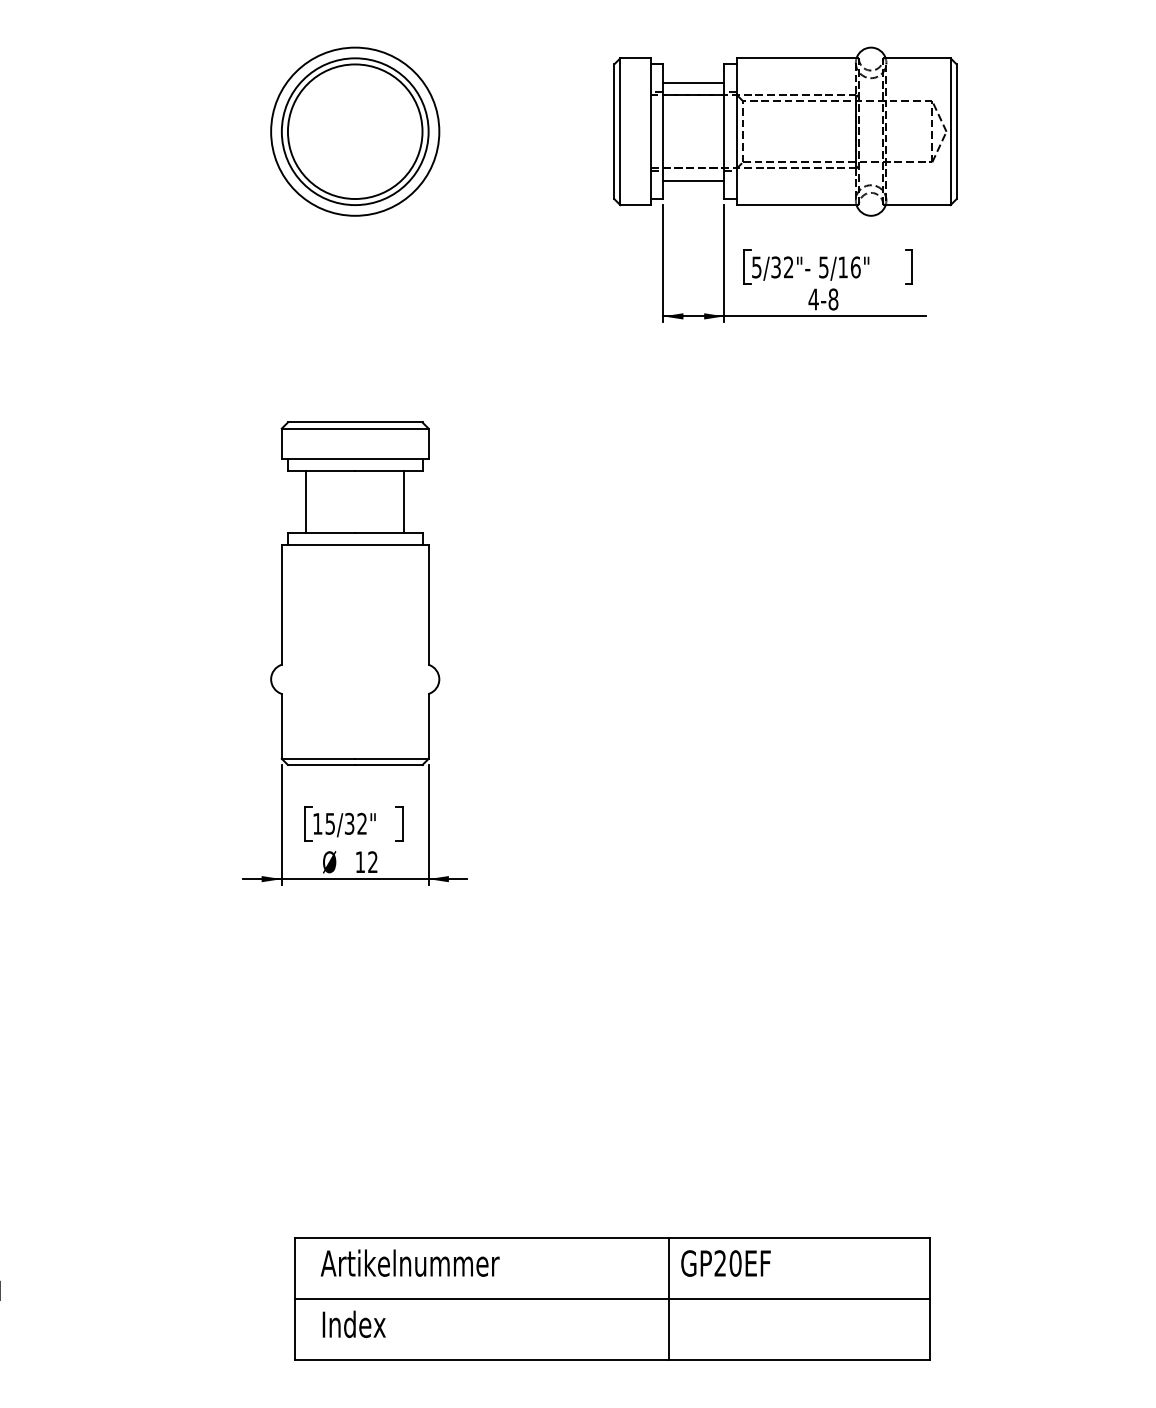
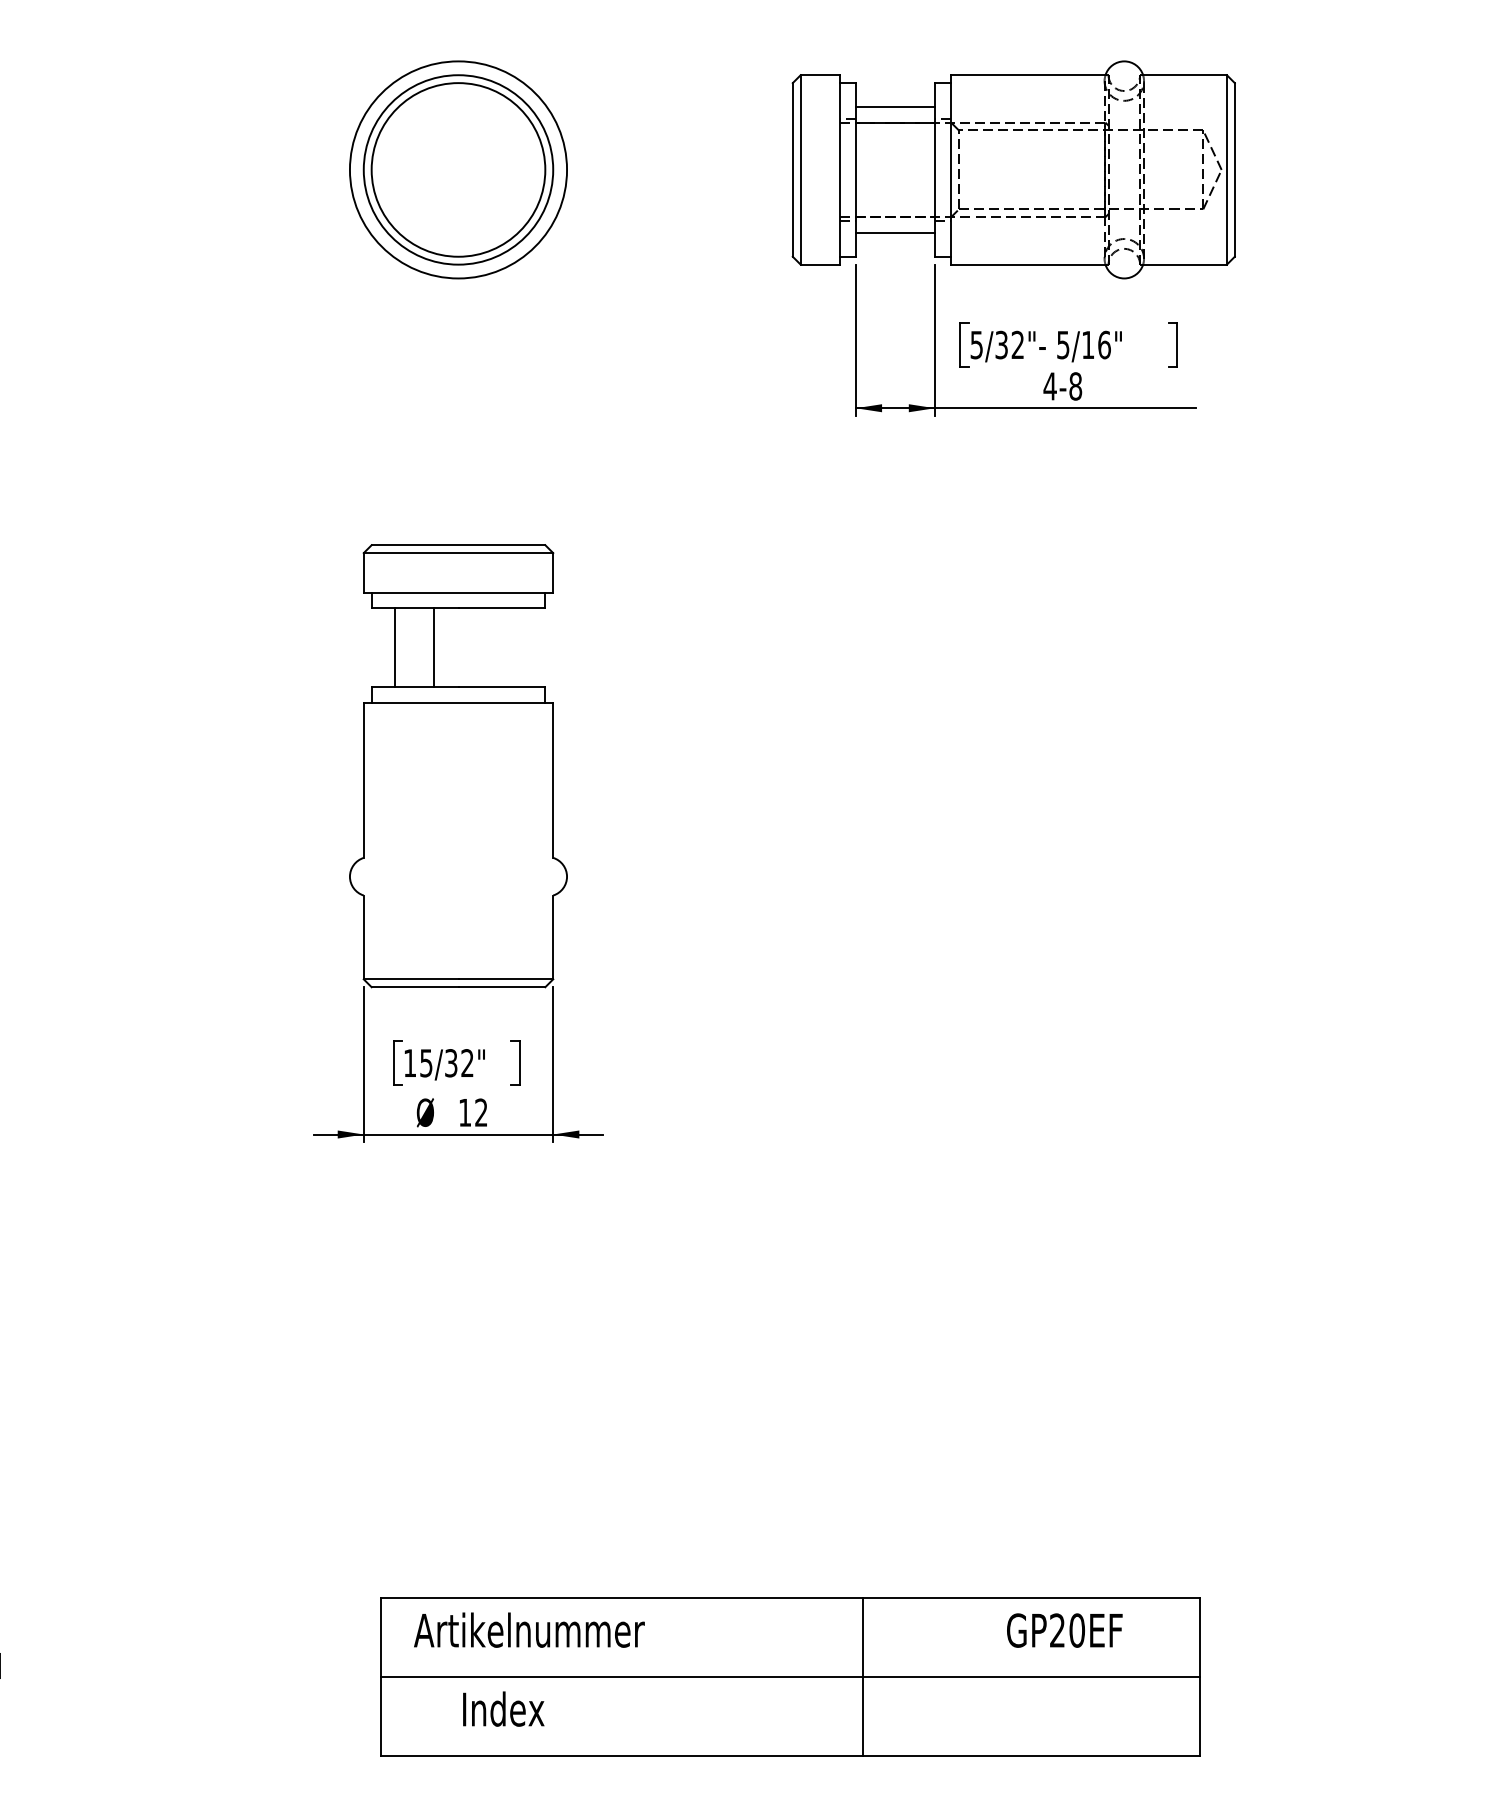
line: (404, 501) -> (434, 647), moved
text: (725, 1263) -> (1064, 1630), moved
text: (353, 1323) -> (502, 1708), moved

